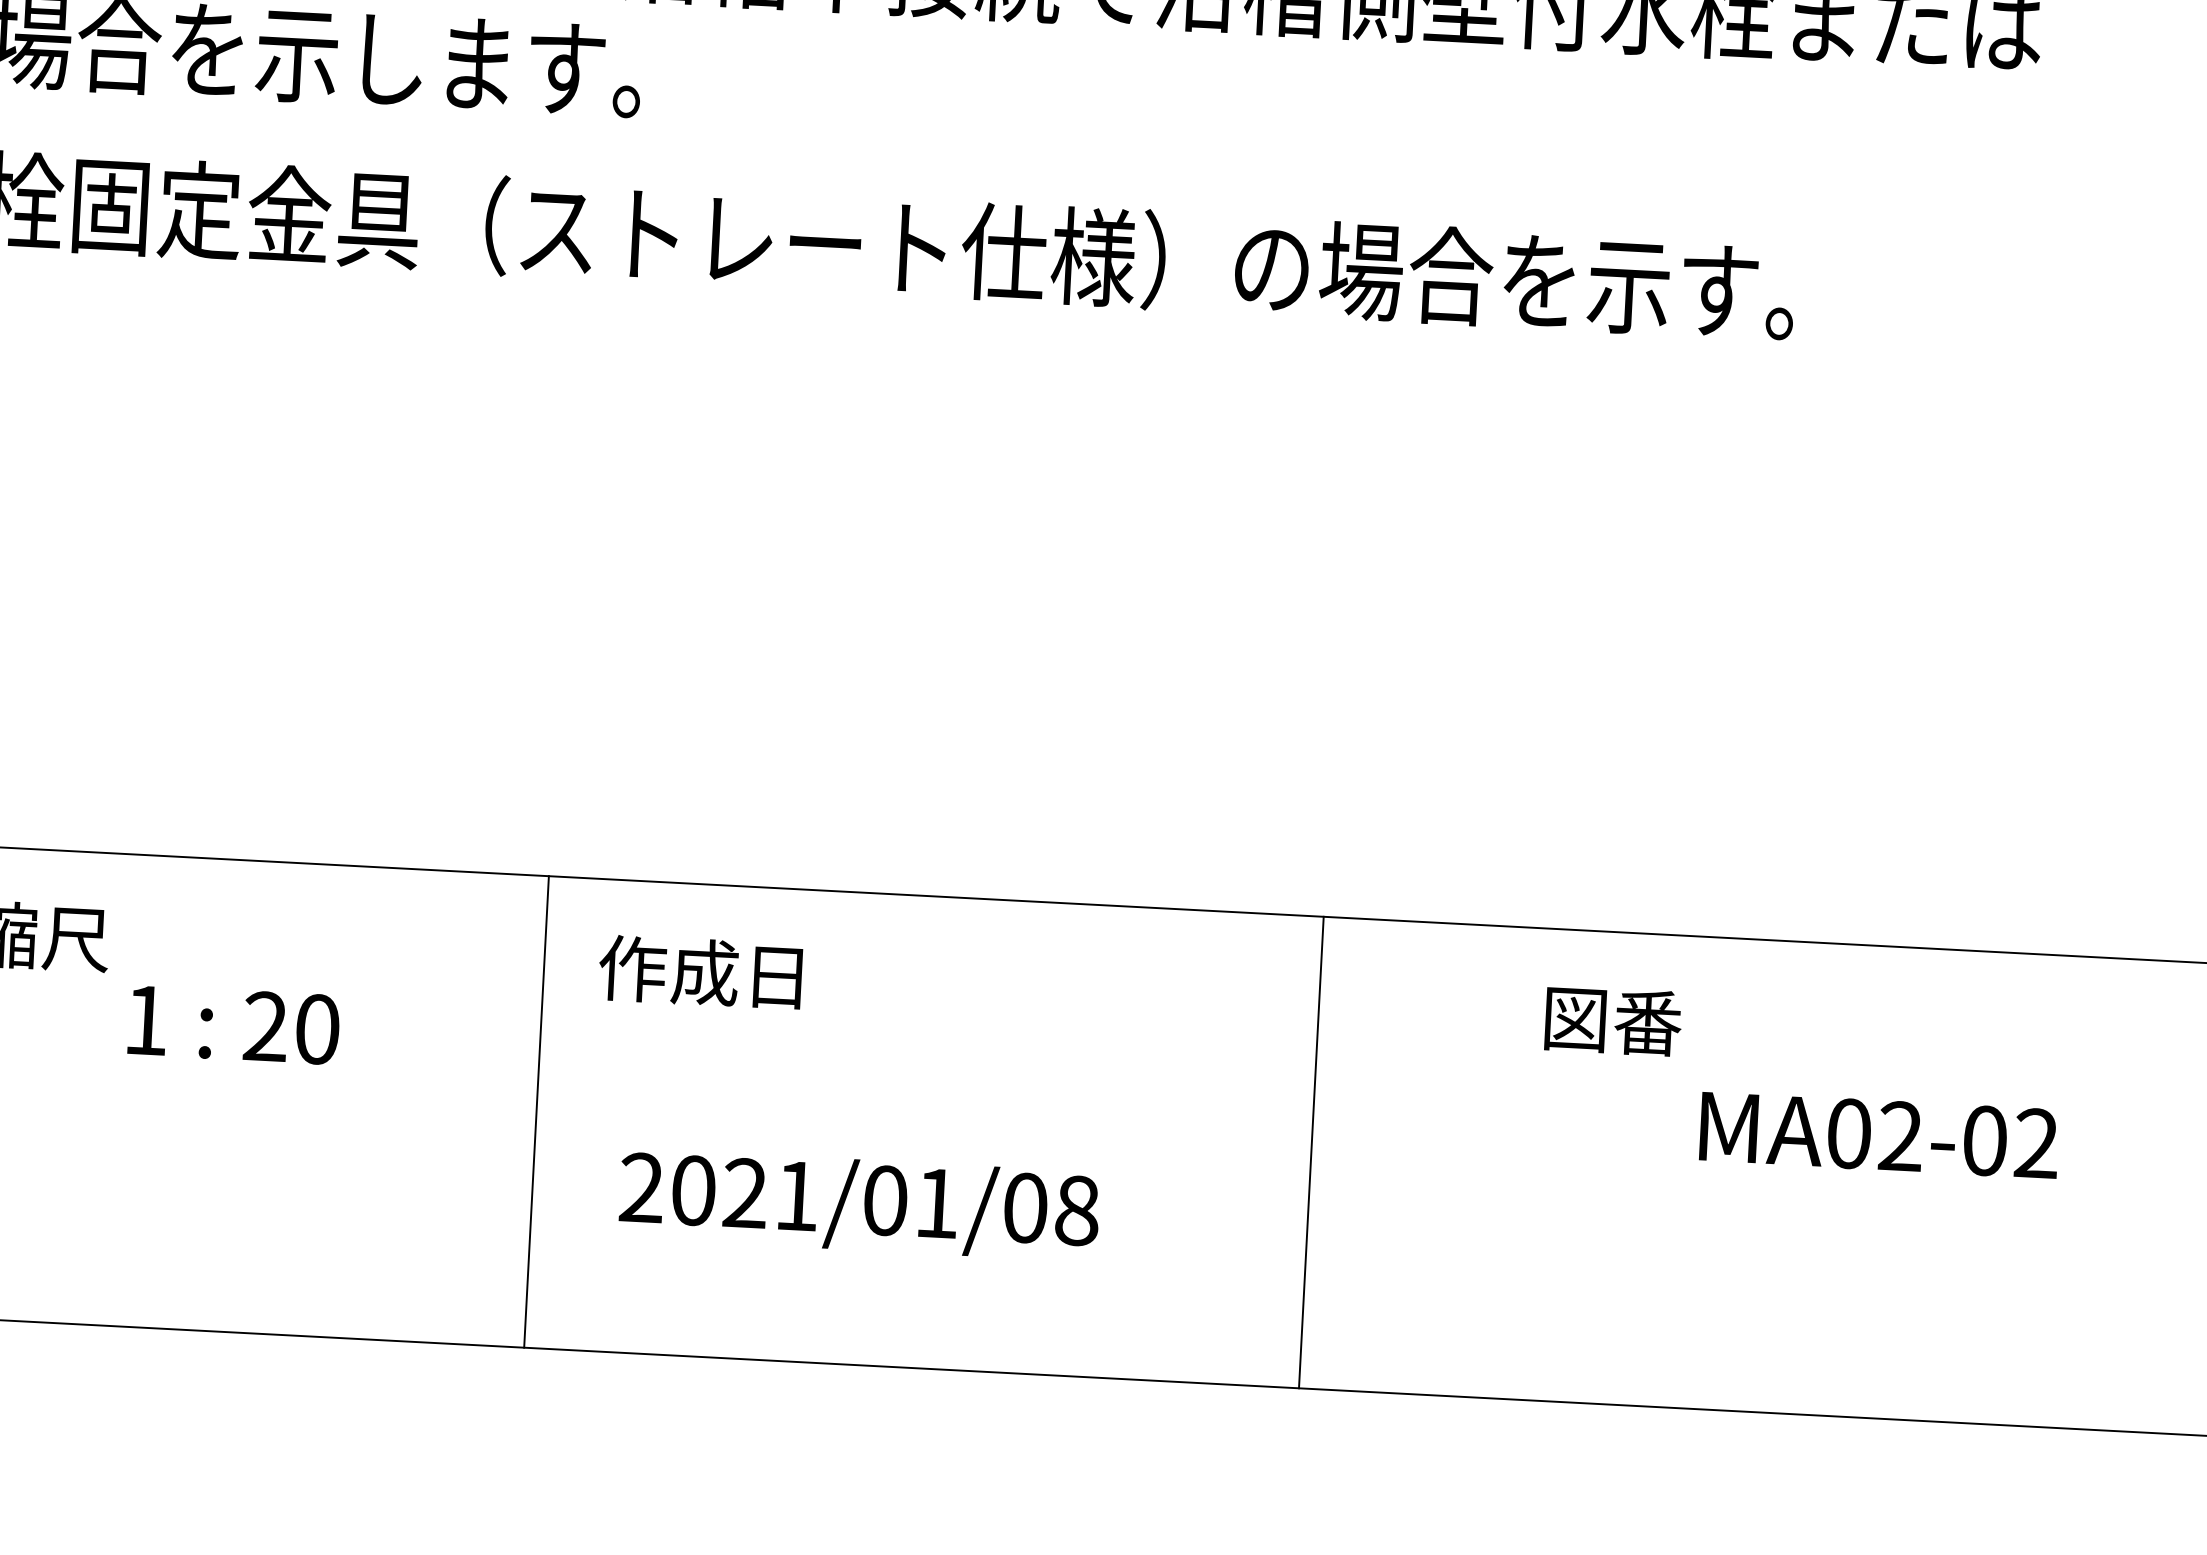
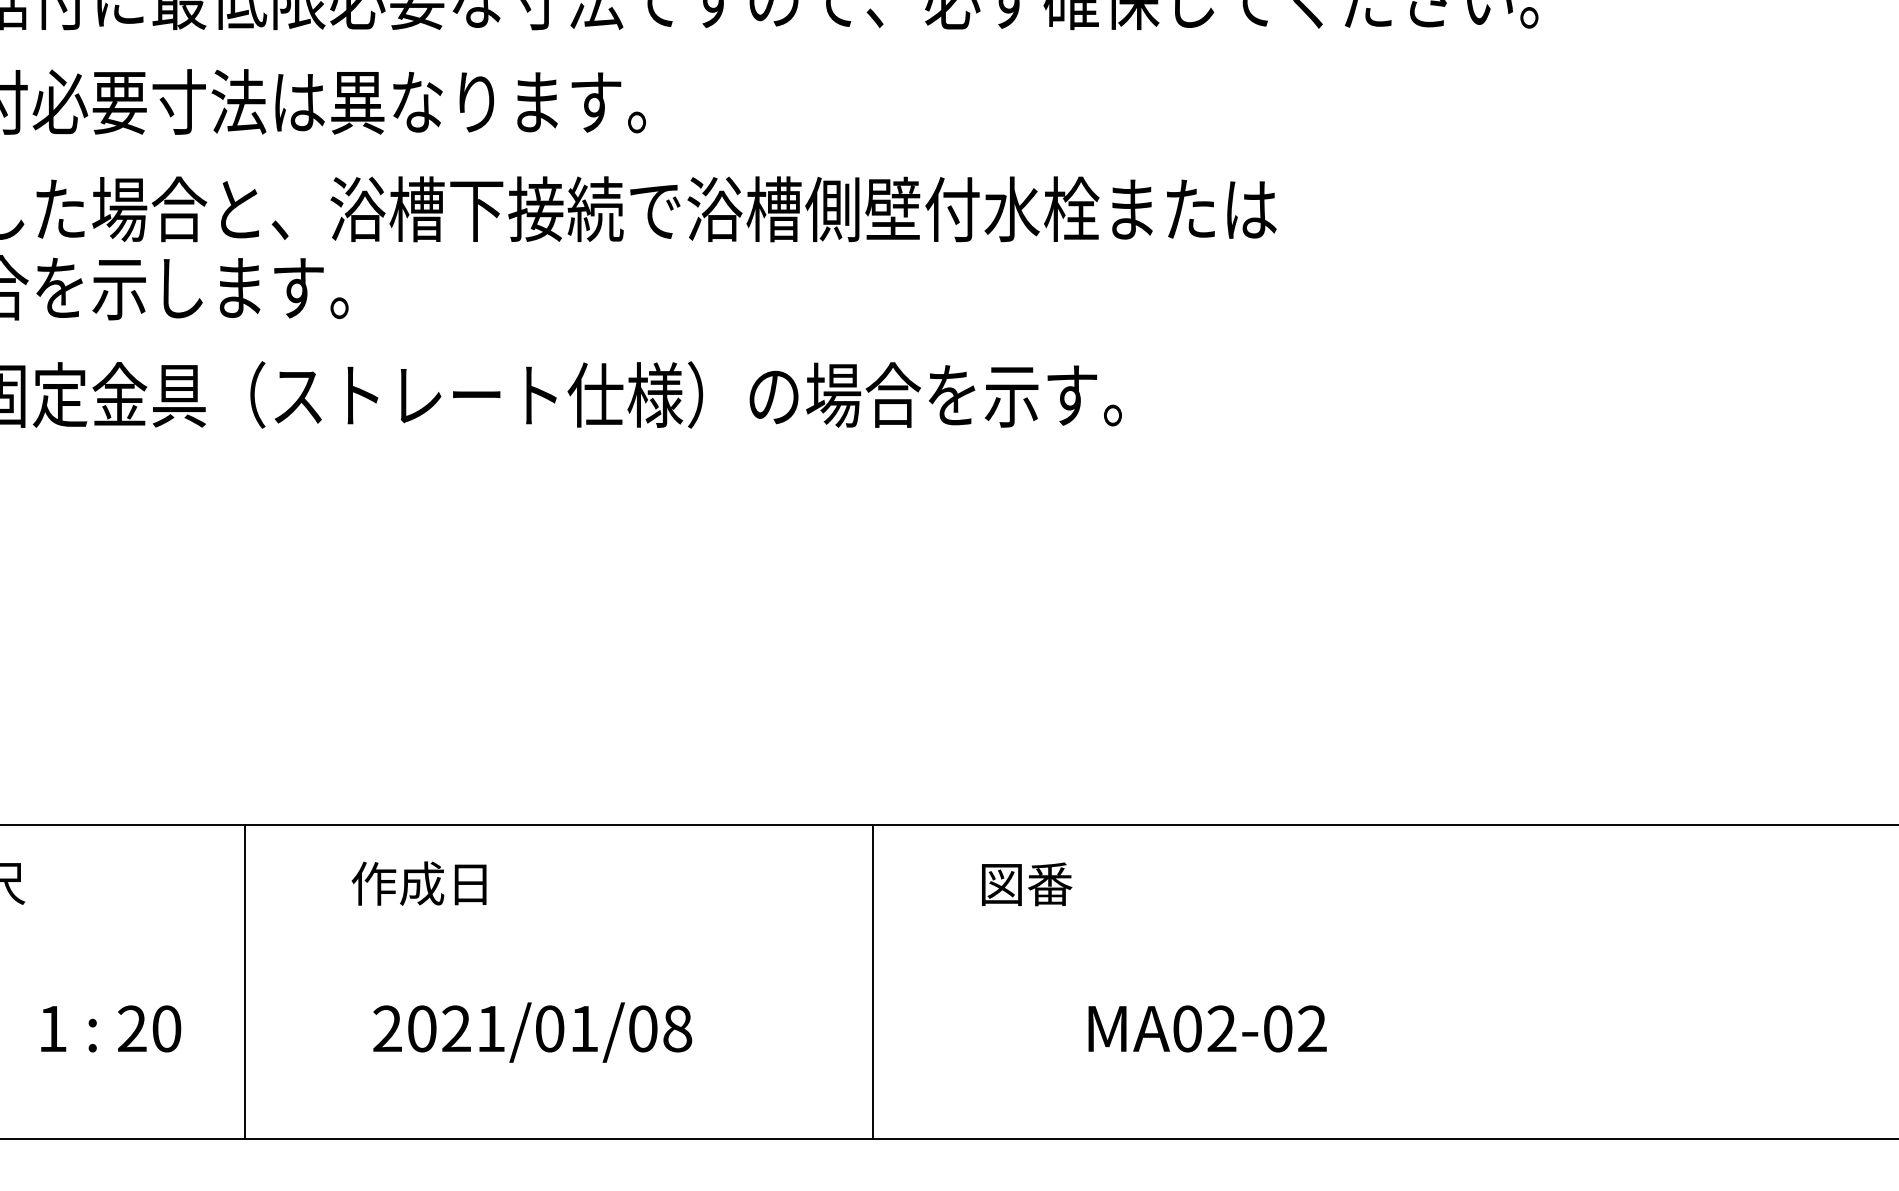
text: (234, 1024) -> (111, 1028), moved
line: (537, 1112) -> (245, 982), moved
text: (1879, 1134) -> (1207, 1028), moved
line: (1312, 1153) -> (873, 982), moved

